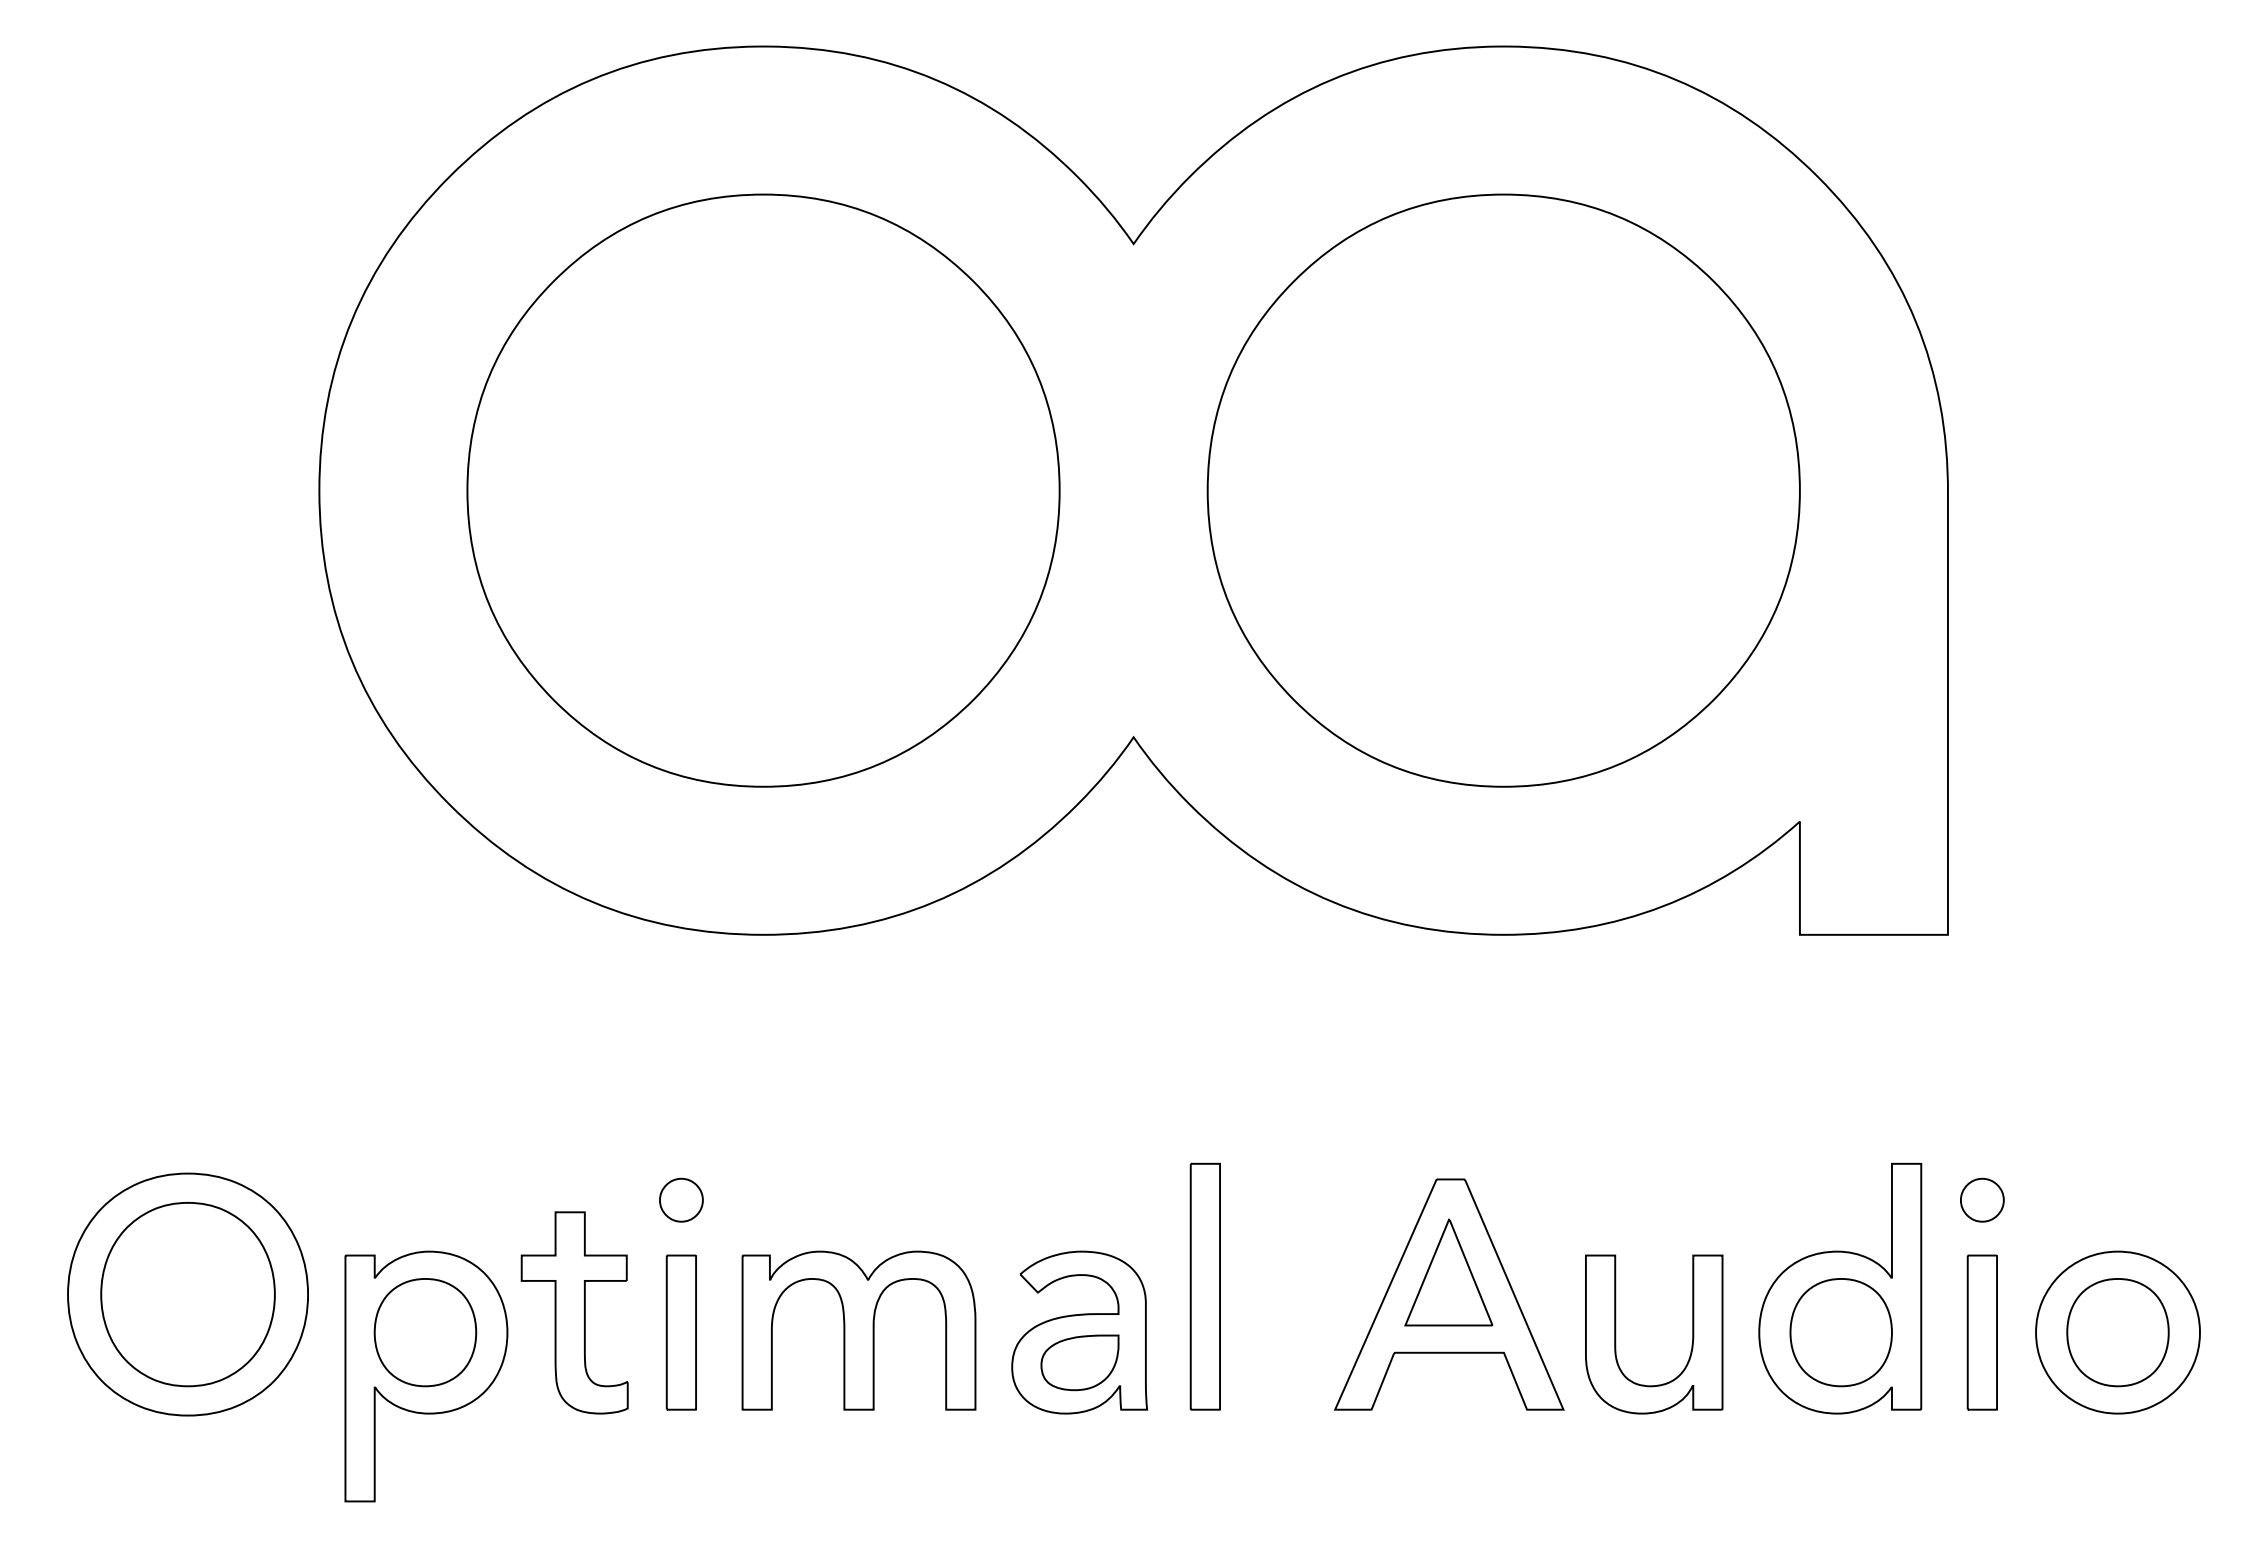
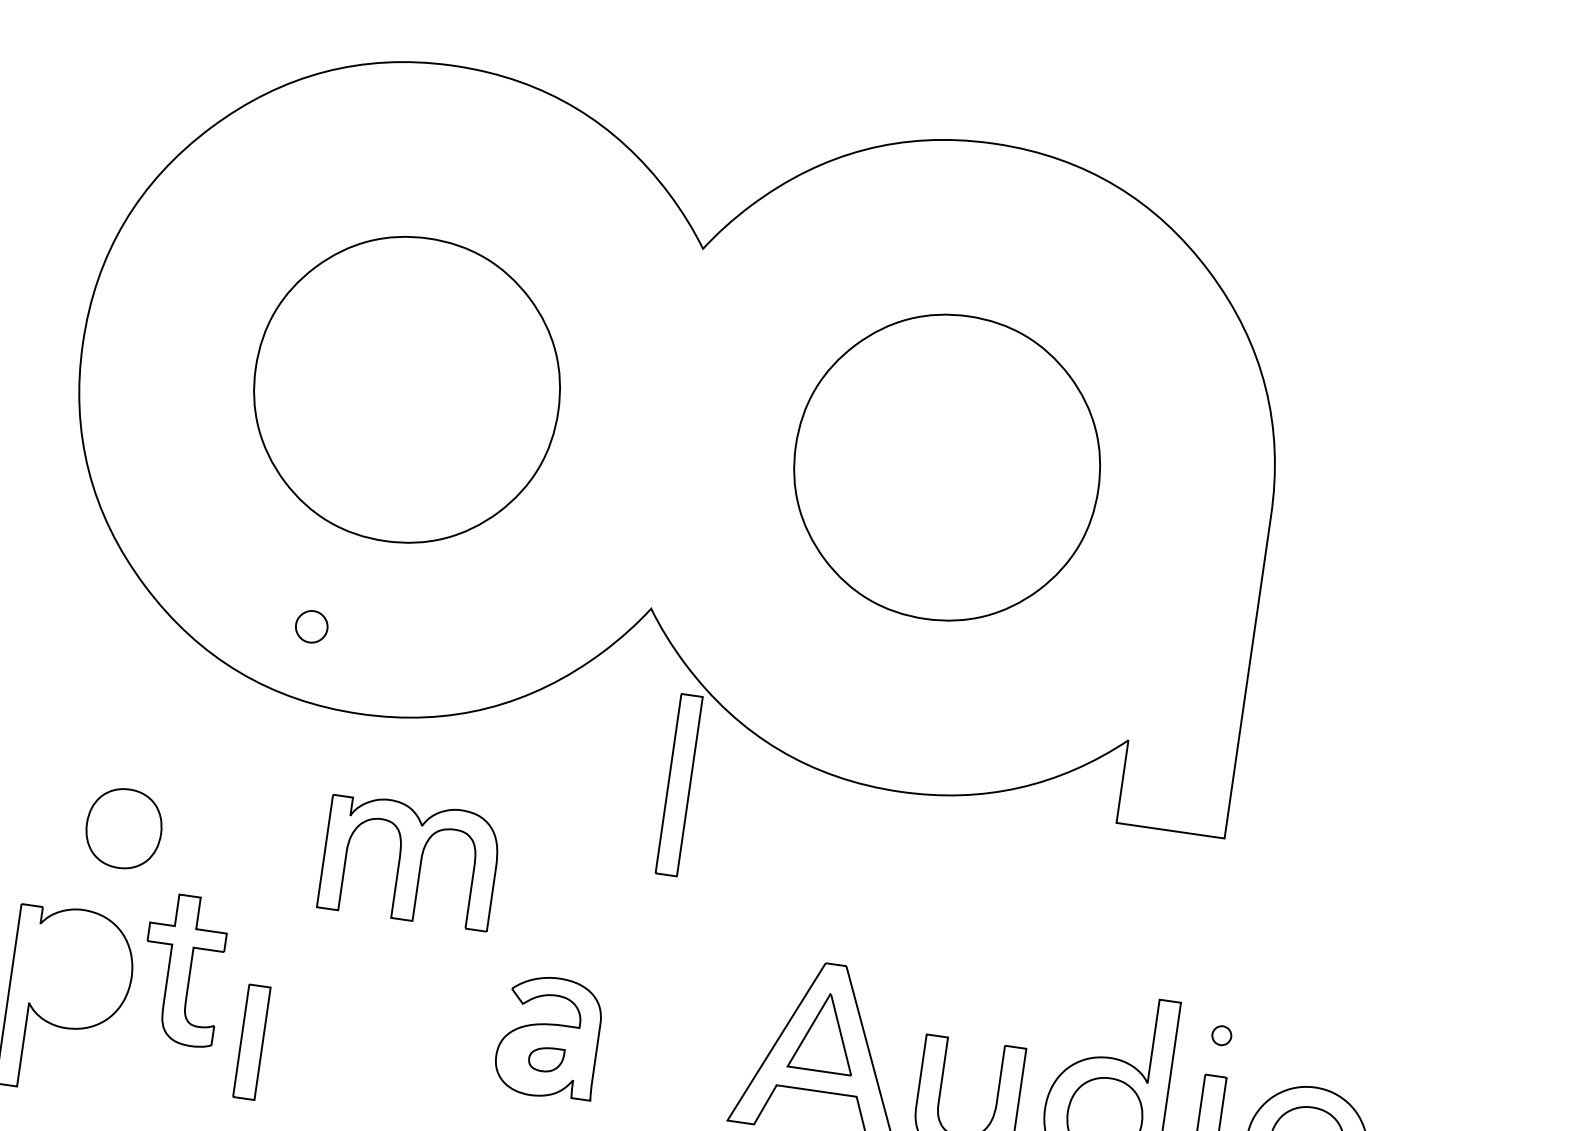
part: (763, 490) -> (407, 389), size x0.7
part: (1503, 490) -> (946, 467), size x0.7
part: (681, 1199) -> (311, 626), moved
part: (1982, 1199) -> (1221, 1035), size x0.6
part: (1204, 1286) -> (678, 784), moved
part: (858, 1330) -> (409, 861), moved
part: (425, 1332) -> (124, 828), moved
part: (680, 1332) -> (251, 1042), moved
part: (1079, 1362) -> (545, 1059), size x0.6

